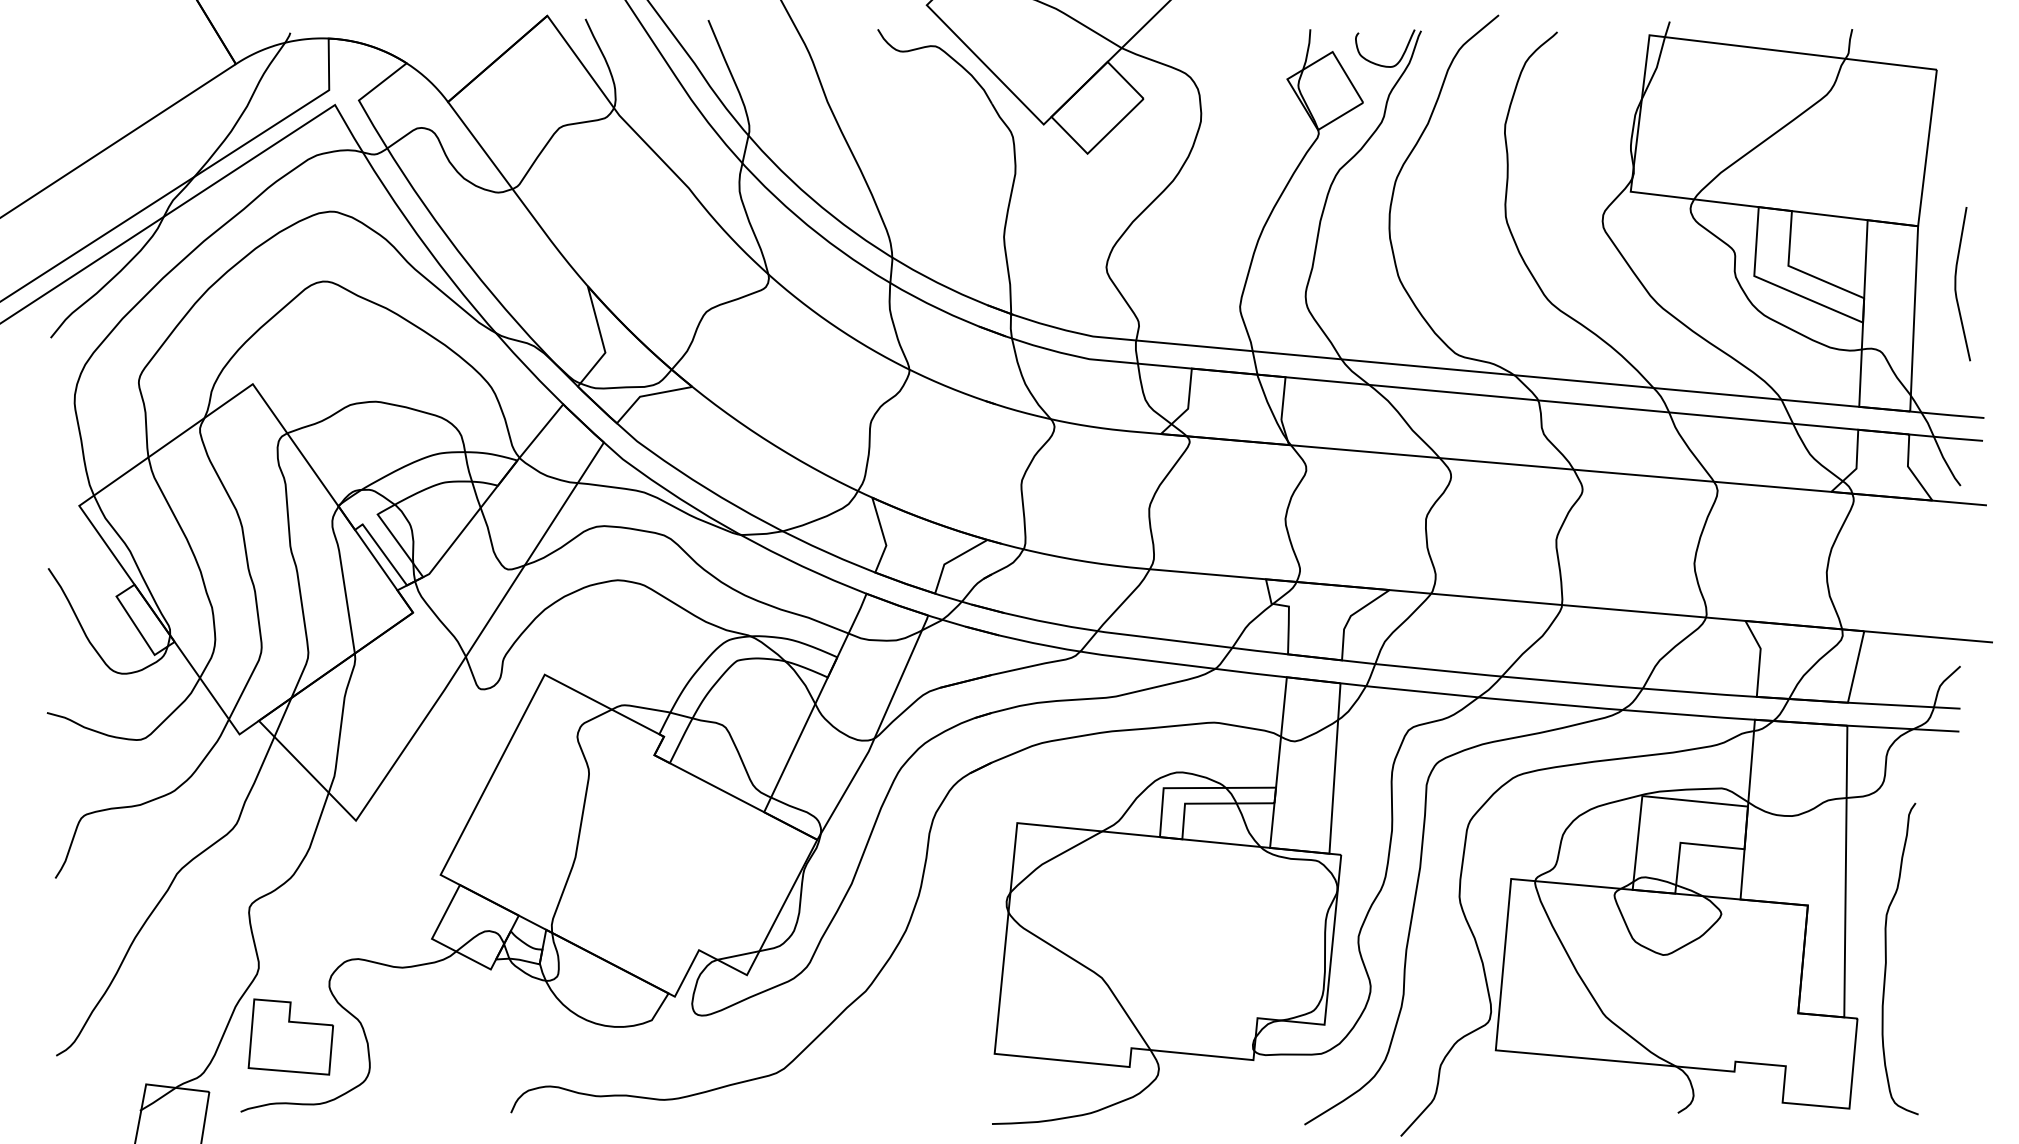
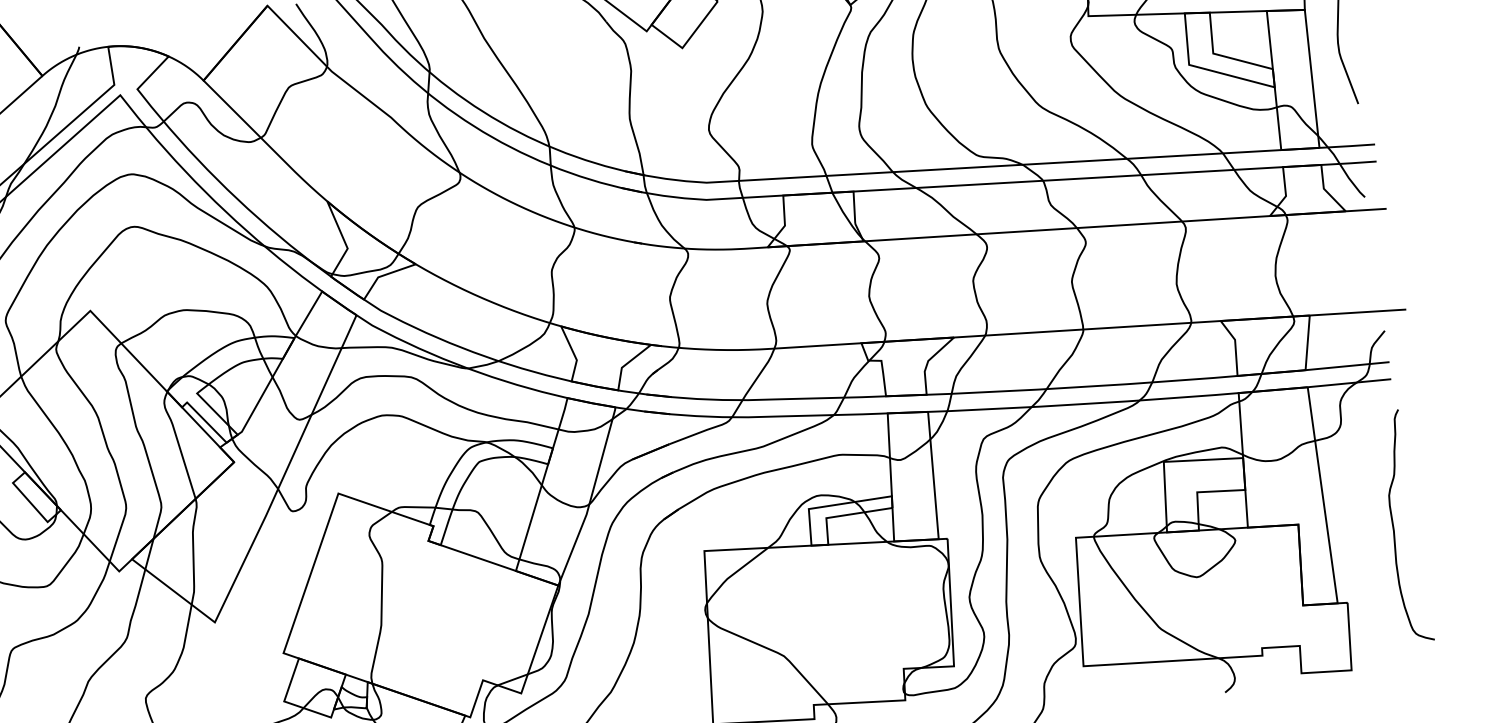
curve: (1886, 958) -> (1393, 527), moved

